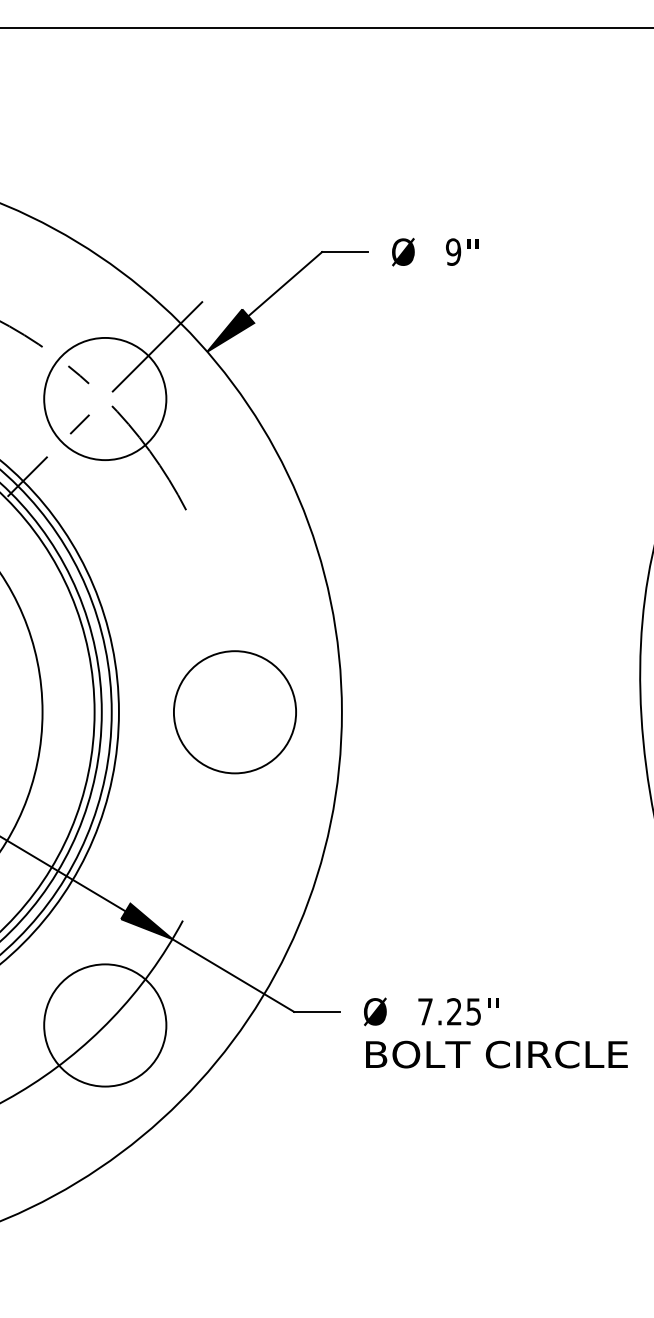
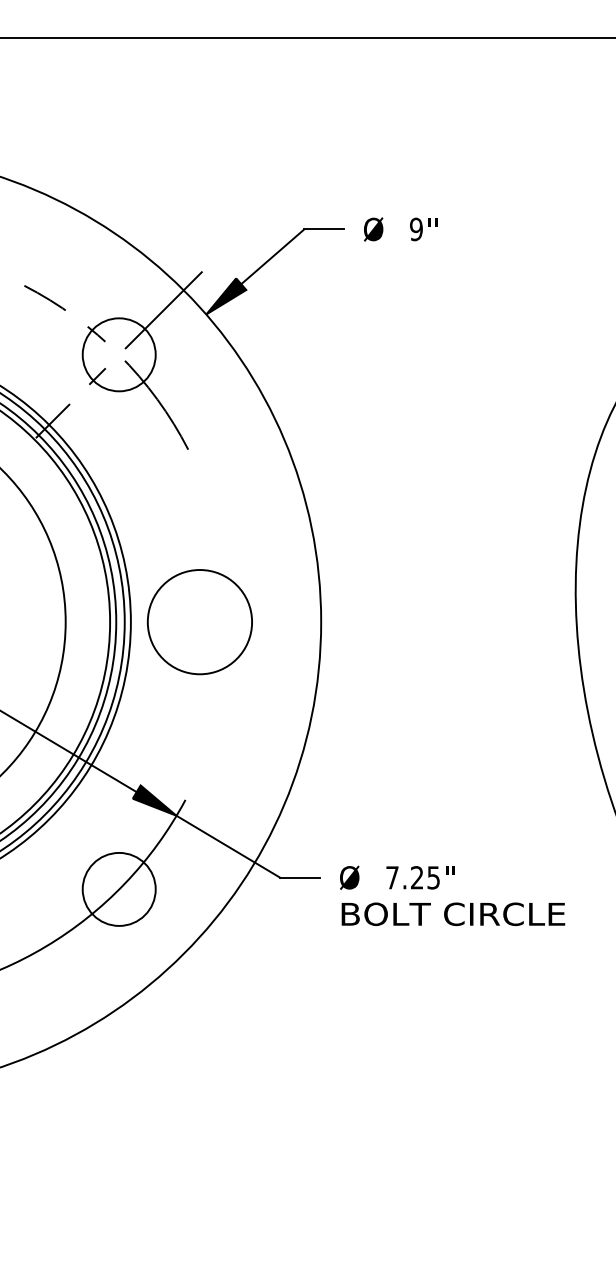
circle: (105, 398) -> (119, 354), size x0.7
circle: (234, 712) -> (199, 622), moved
circle: (105, 1025) -> (119, 889), size x0.7

